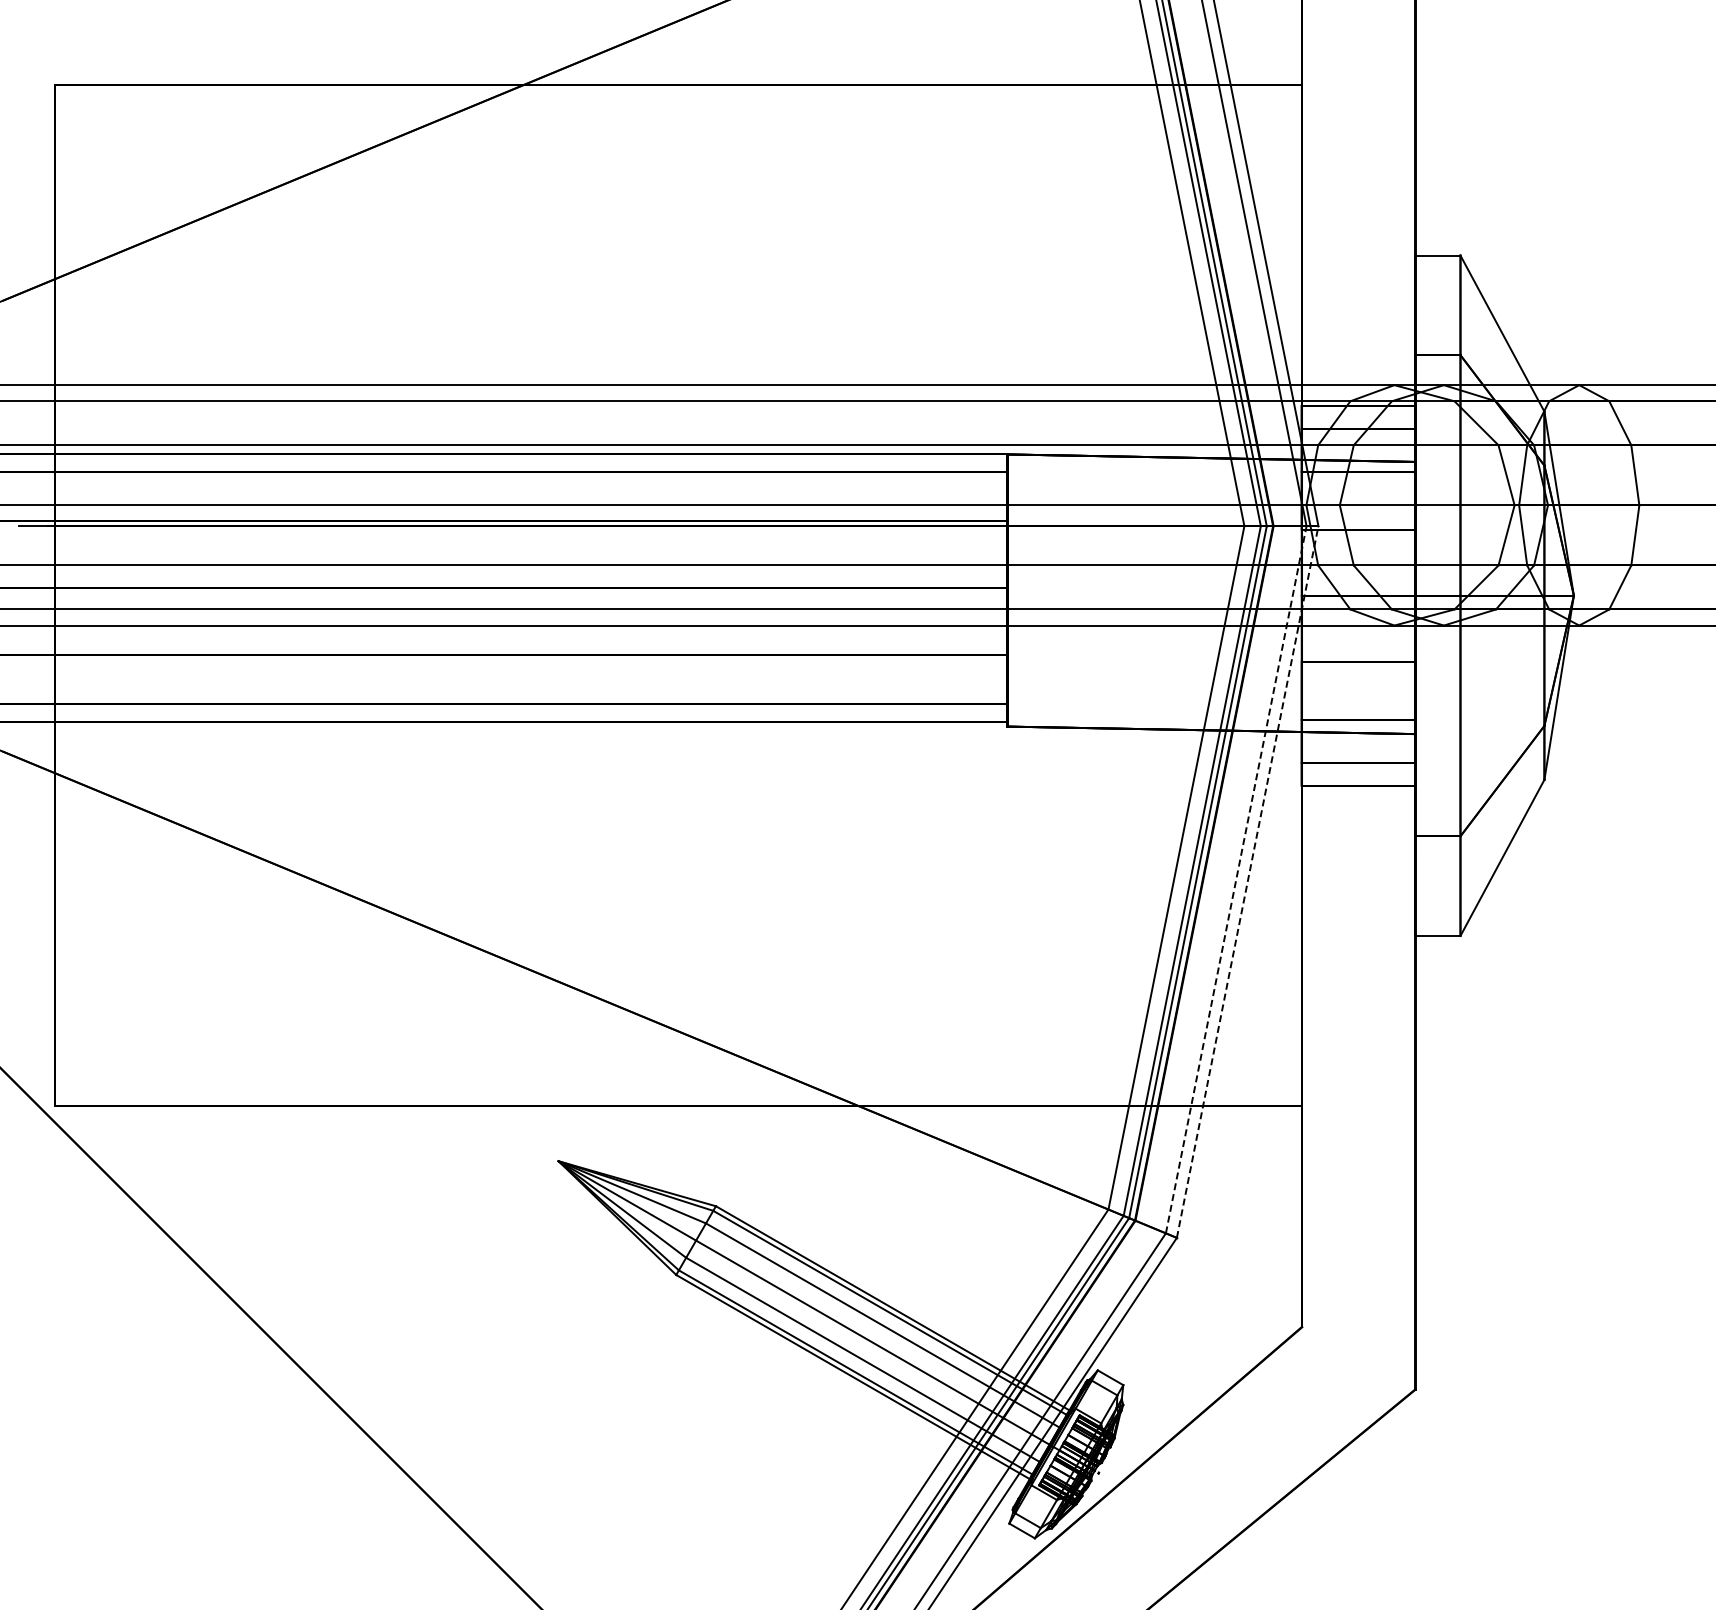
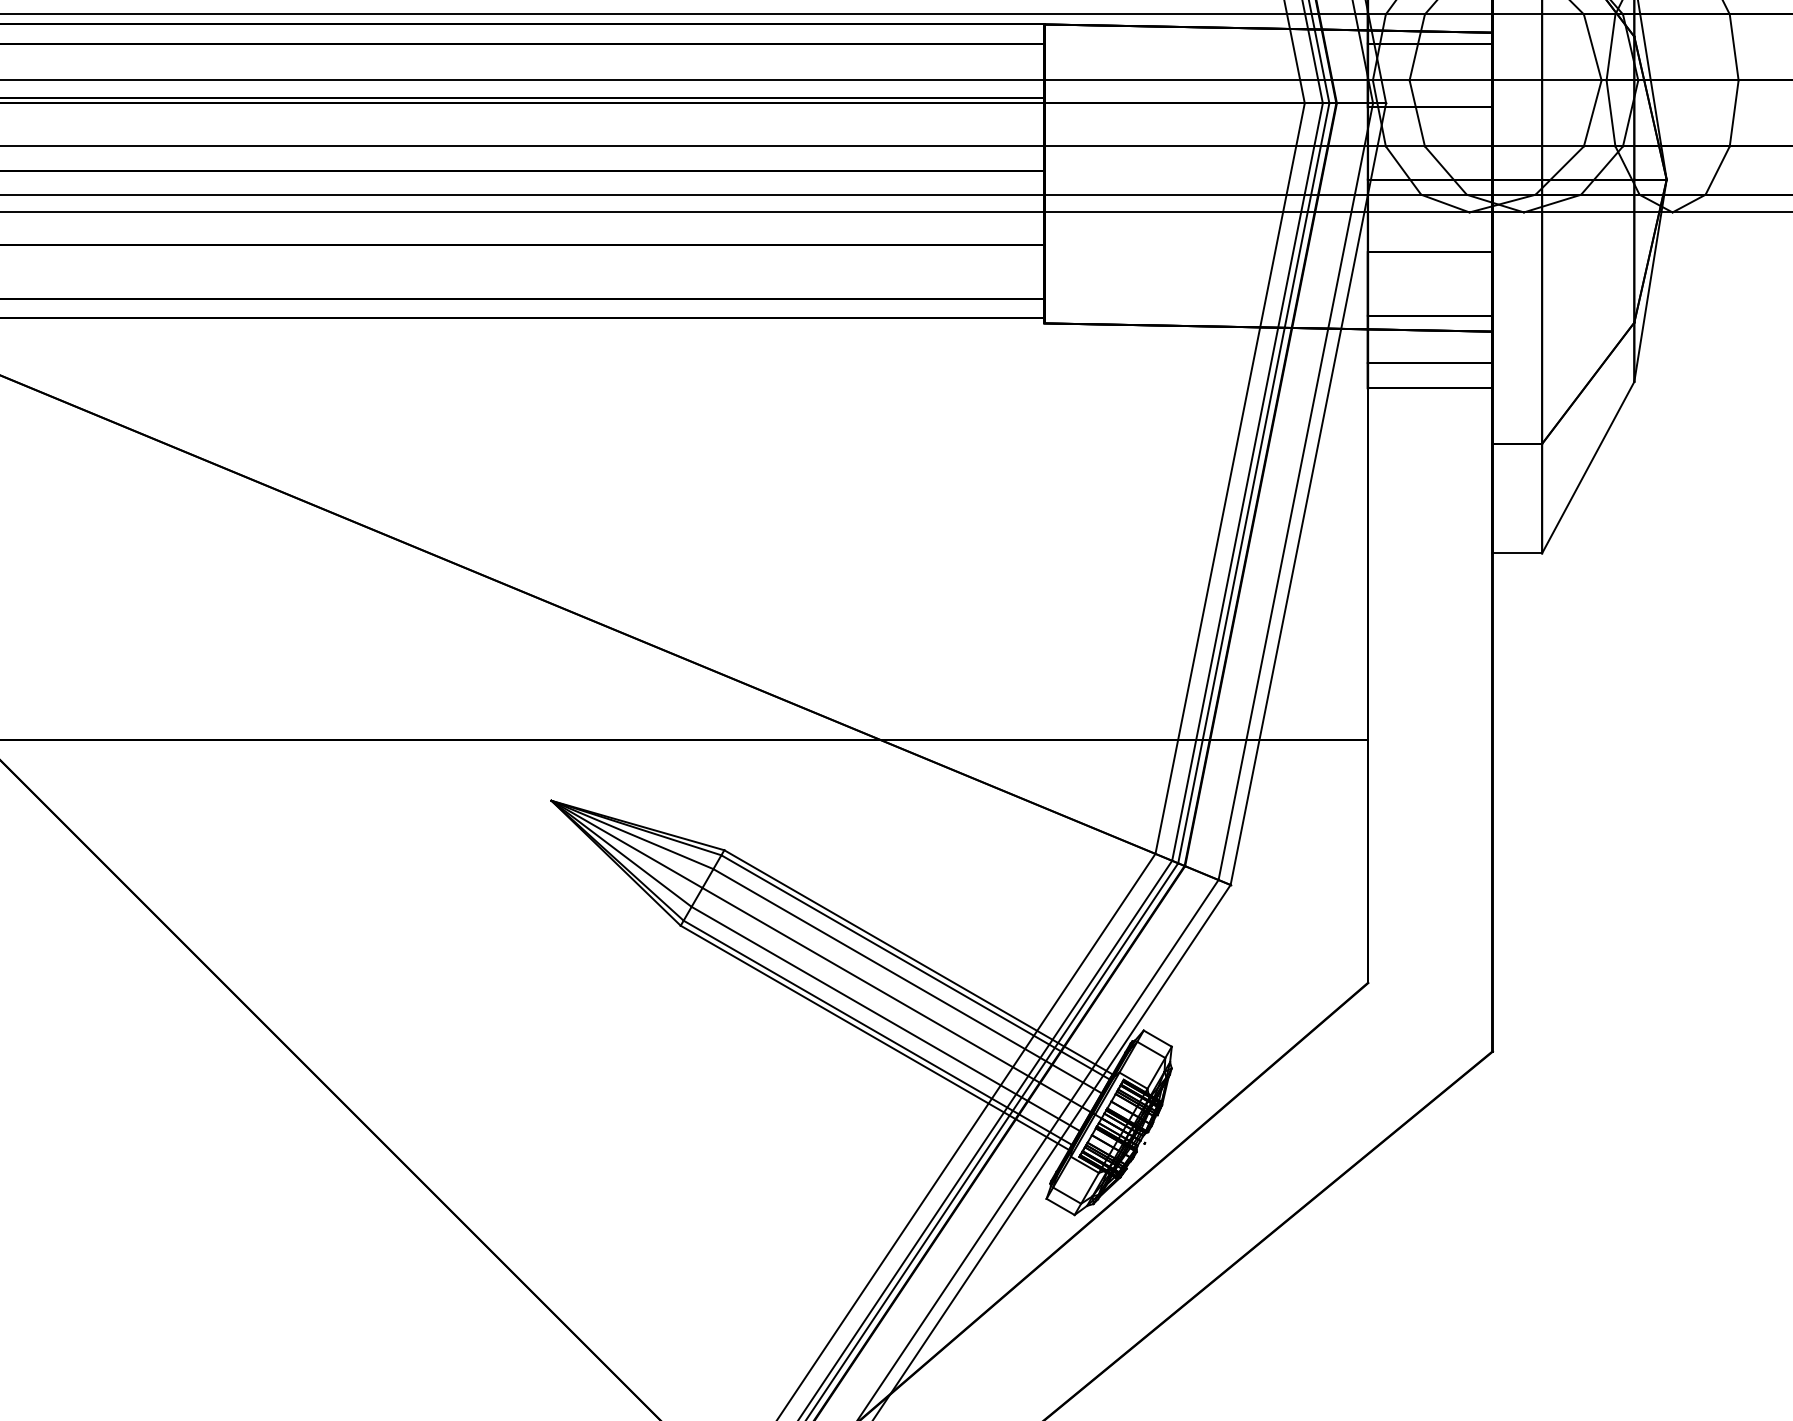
line: (1236, 879) -> (1296, 491), dashed -> solid
line: (1247, 882) -> (1308, 494), dashed -> solid

